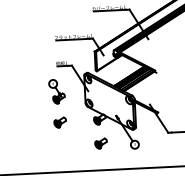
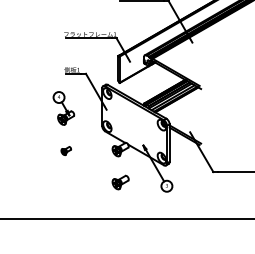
part: (60, 122) -> (66, 150), size x0.6

